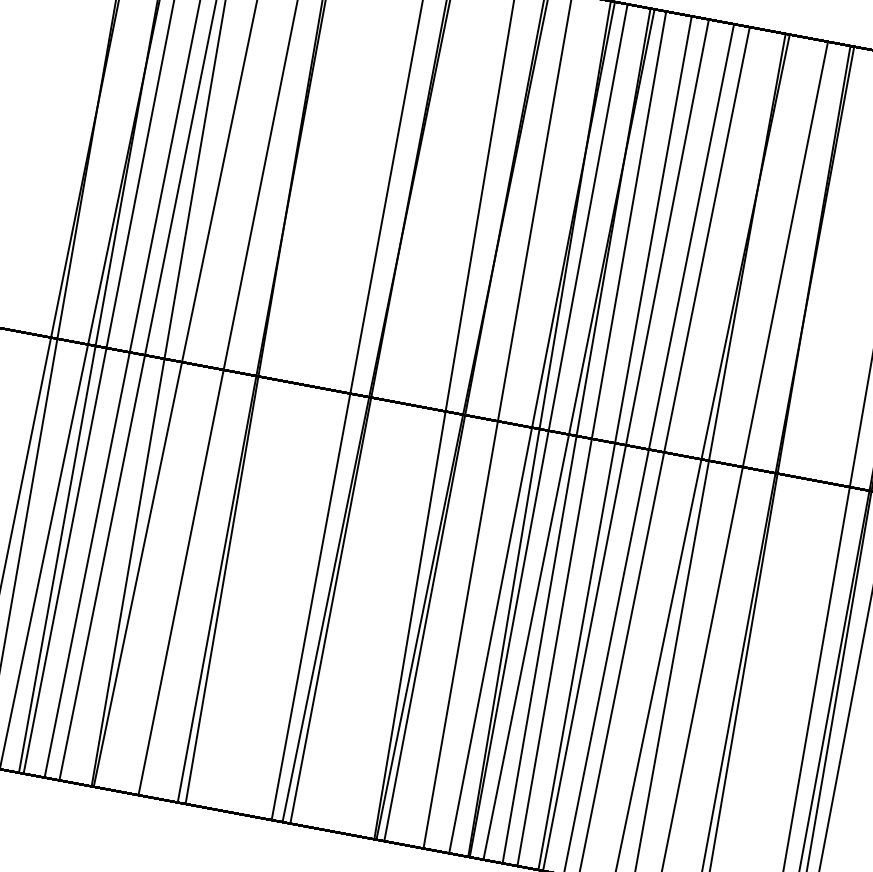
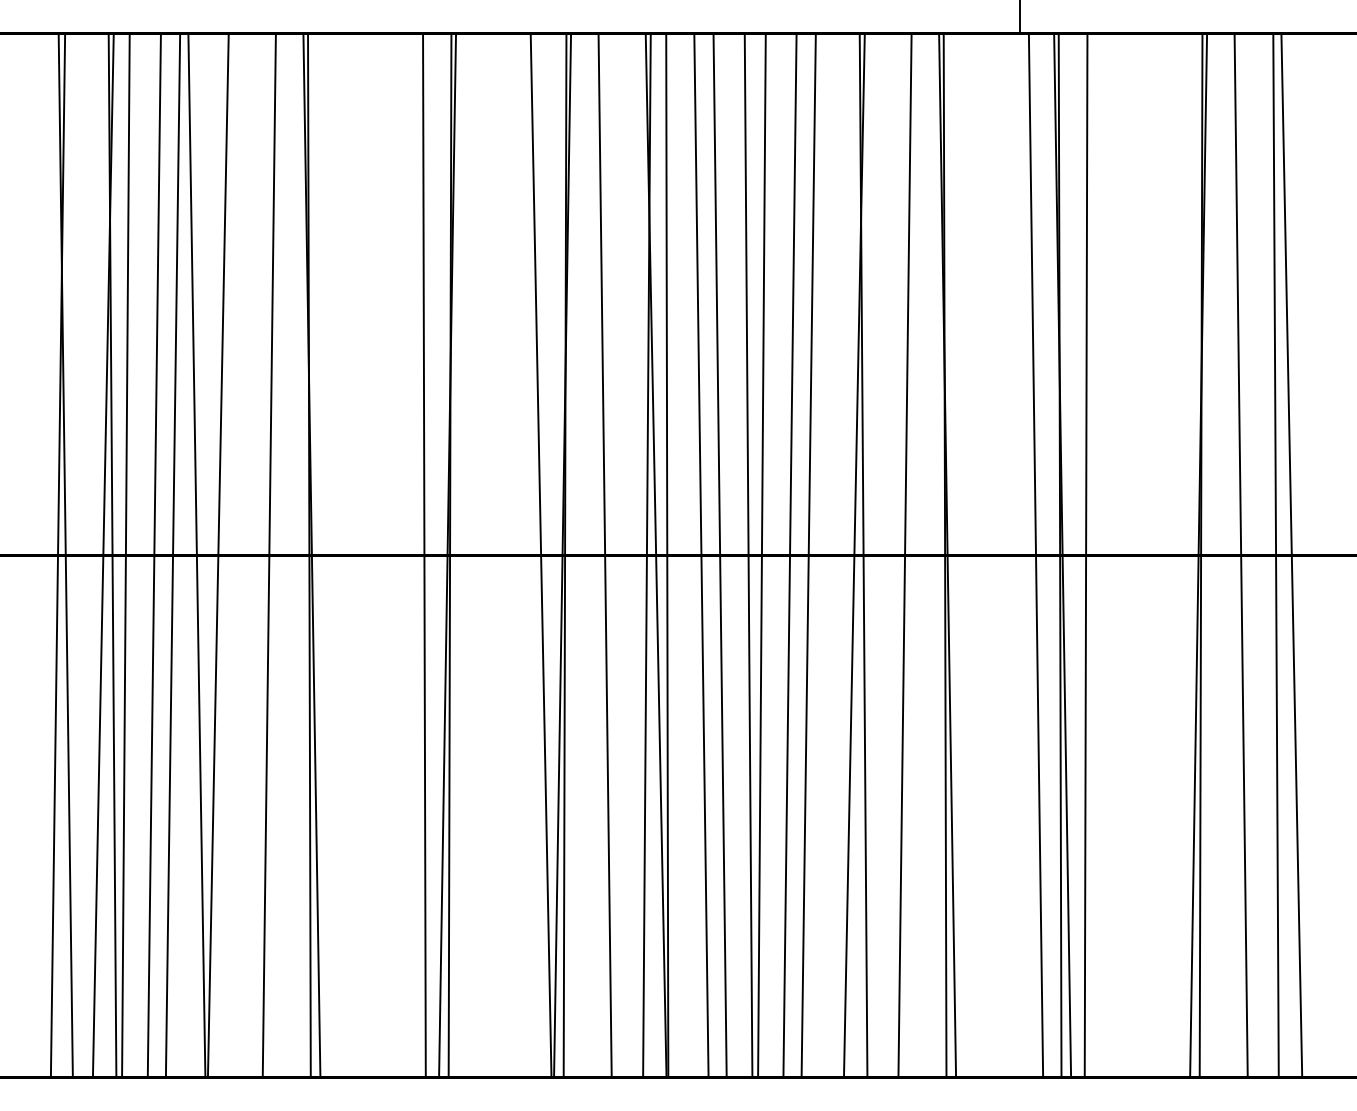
line: (569, 434) -> (692, 555), removed

